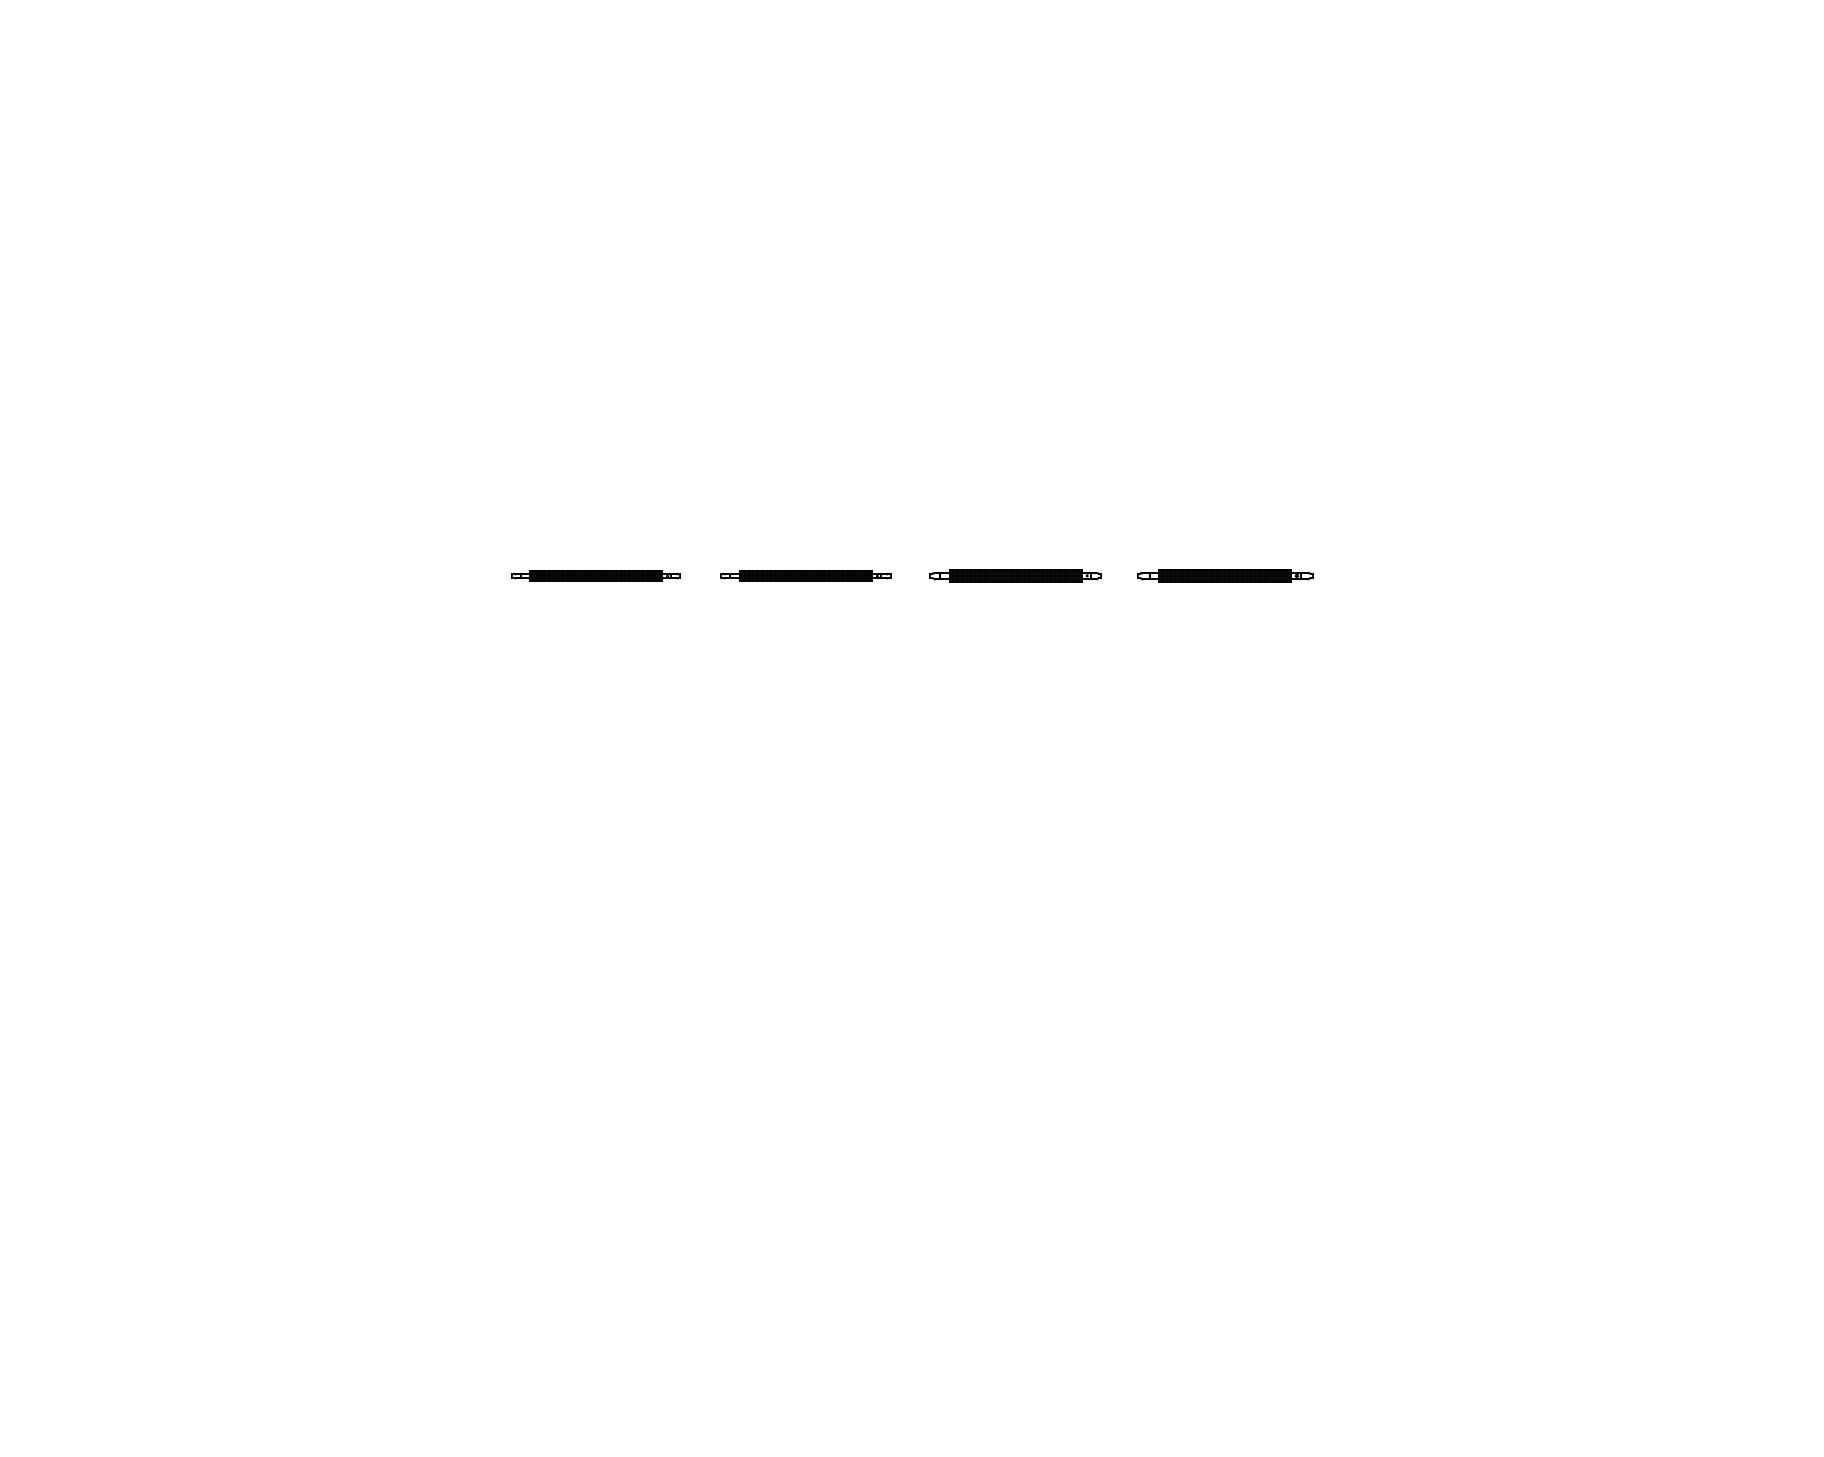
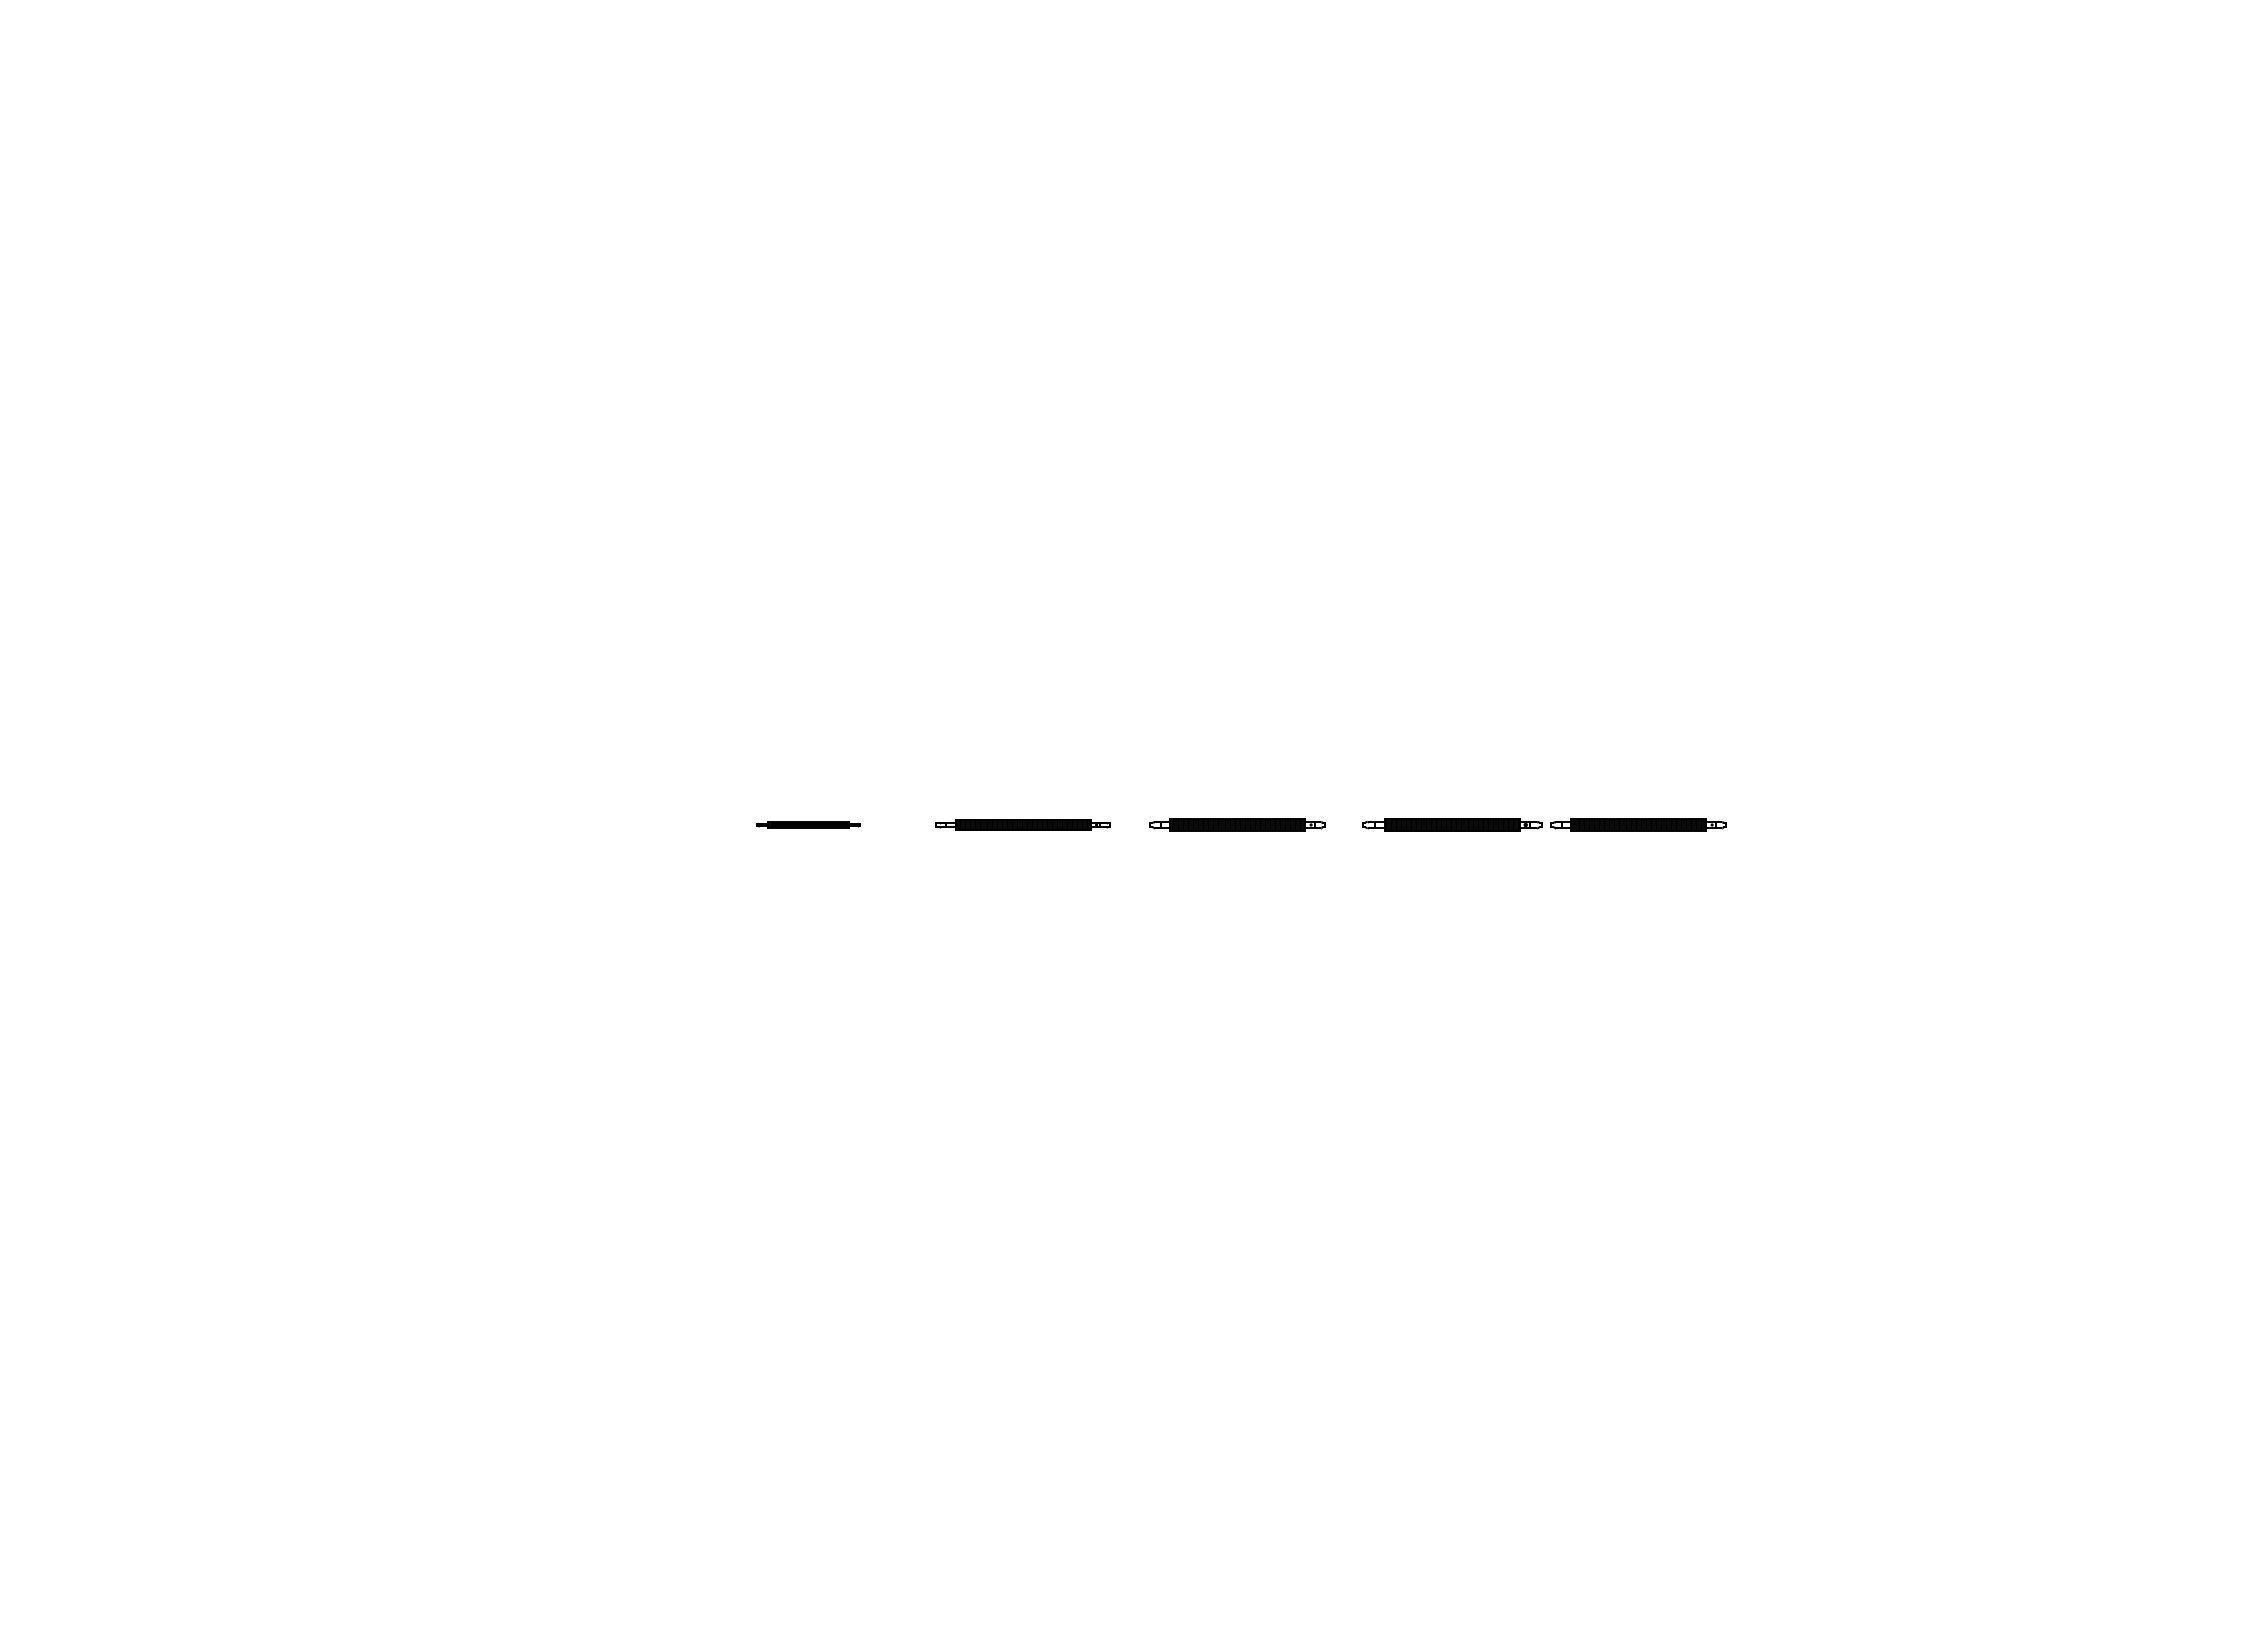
part: (595, 575) -> (808, 824), size x0.6
part: (1407, 575) -> (1638, 824), added

